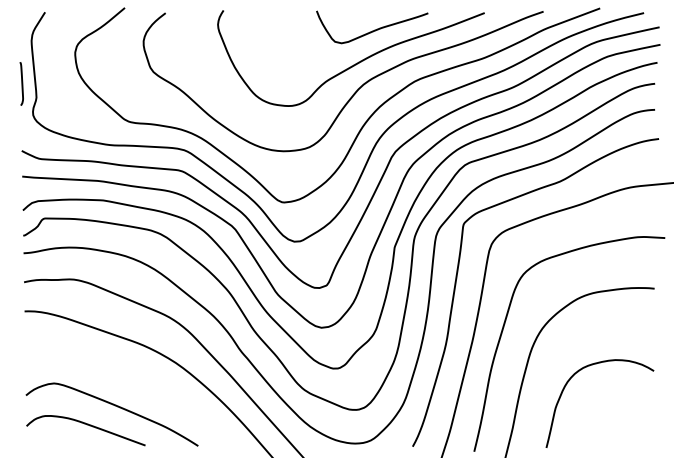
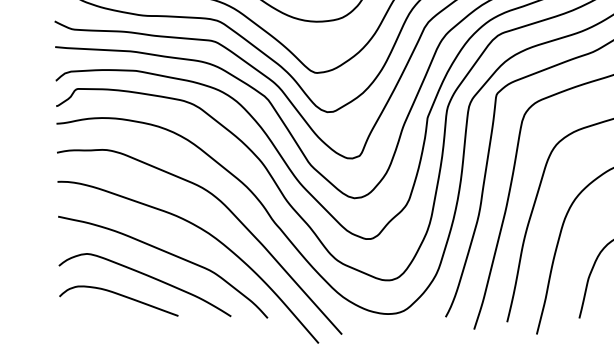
curve: (137, 384) -> (170, 254), added

